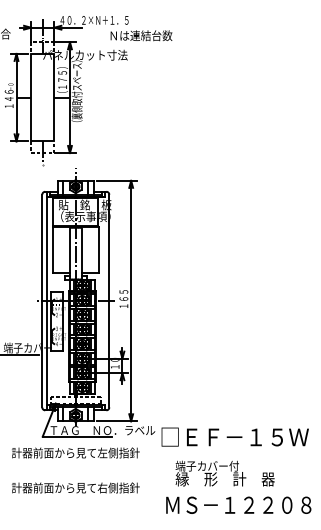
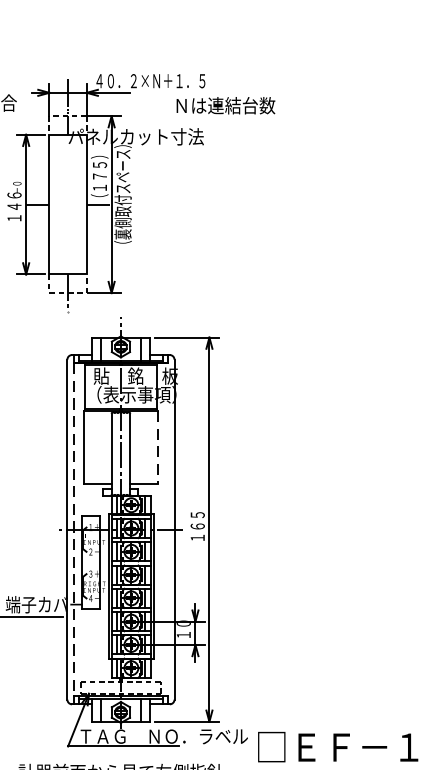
line: (99, 249) -> (158, 447), solid -> dashed
line: (46, 301) -> (74, 530), solid -> dashed

